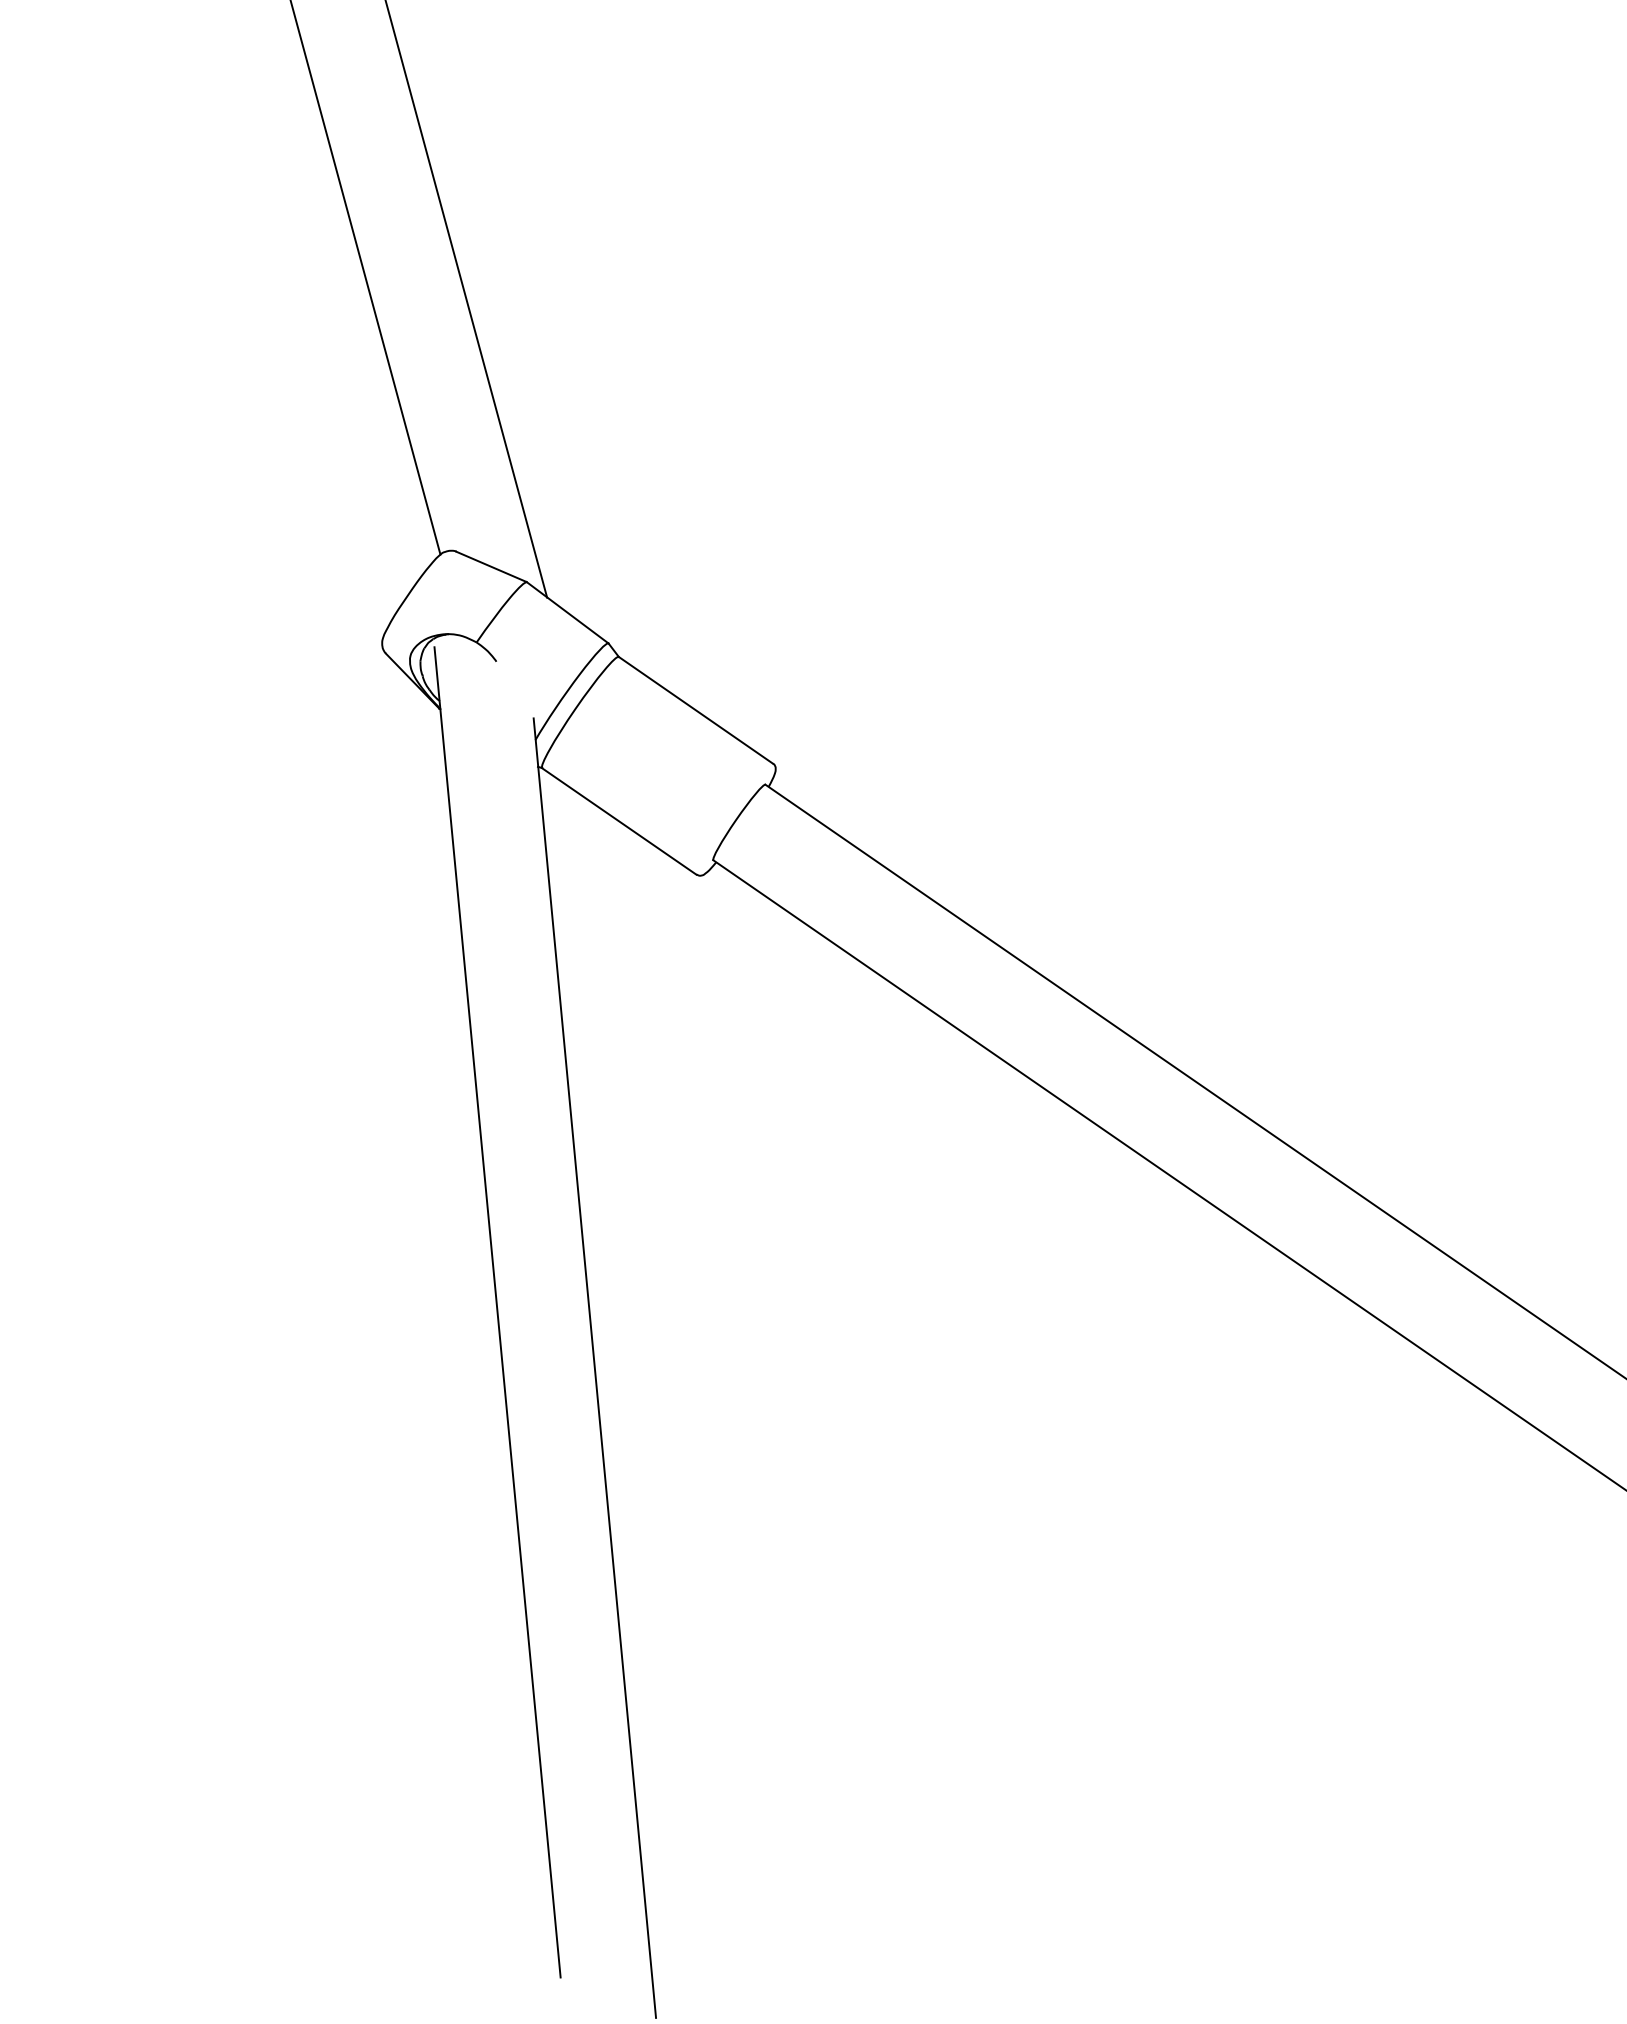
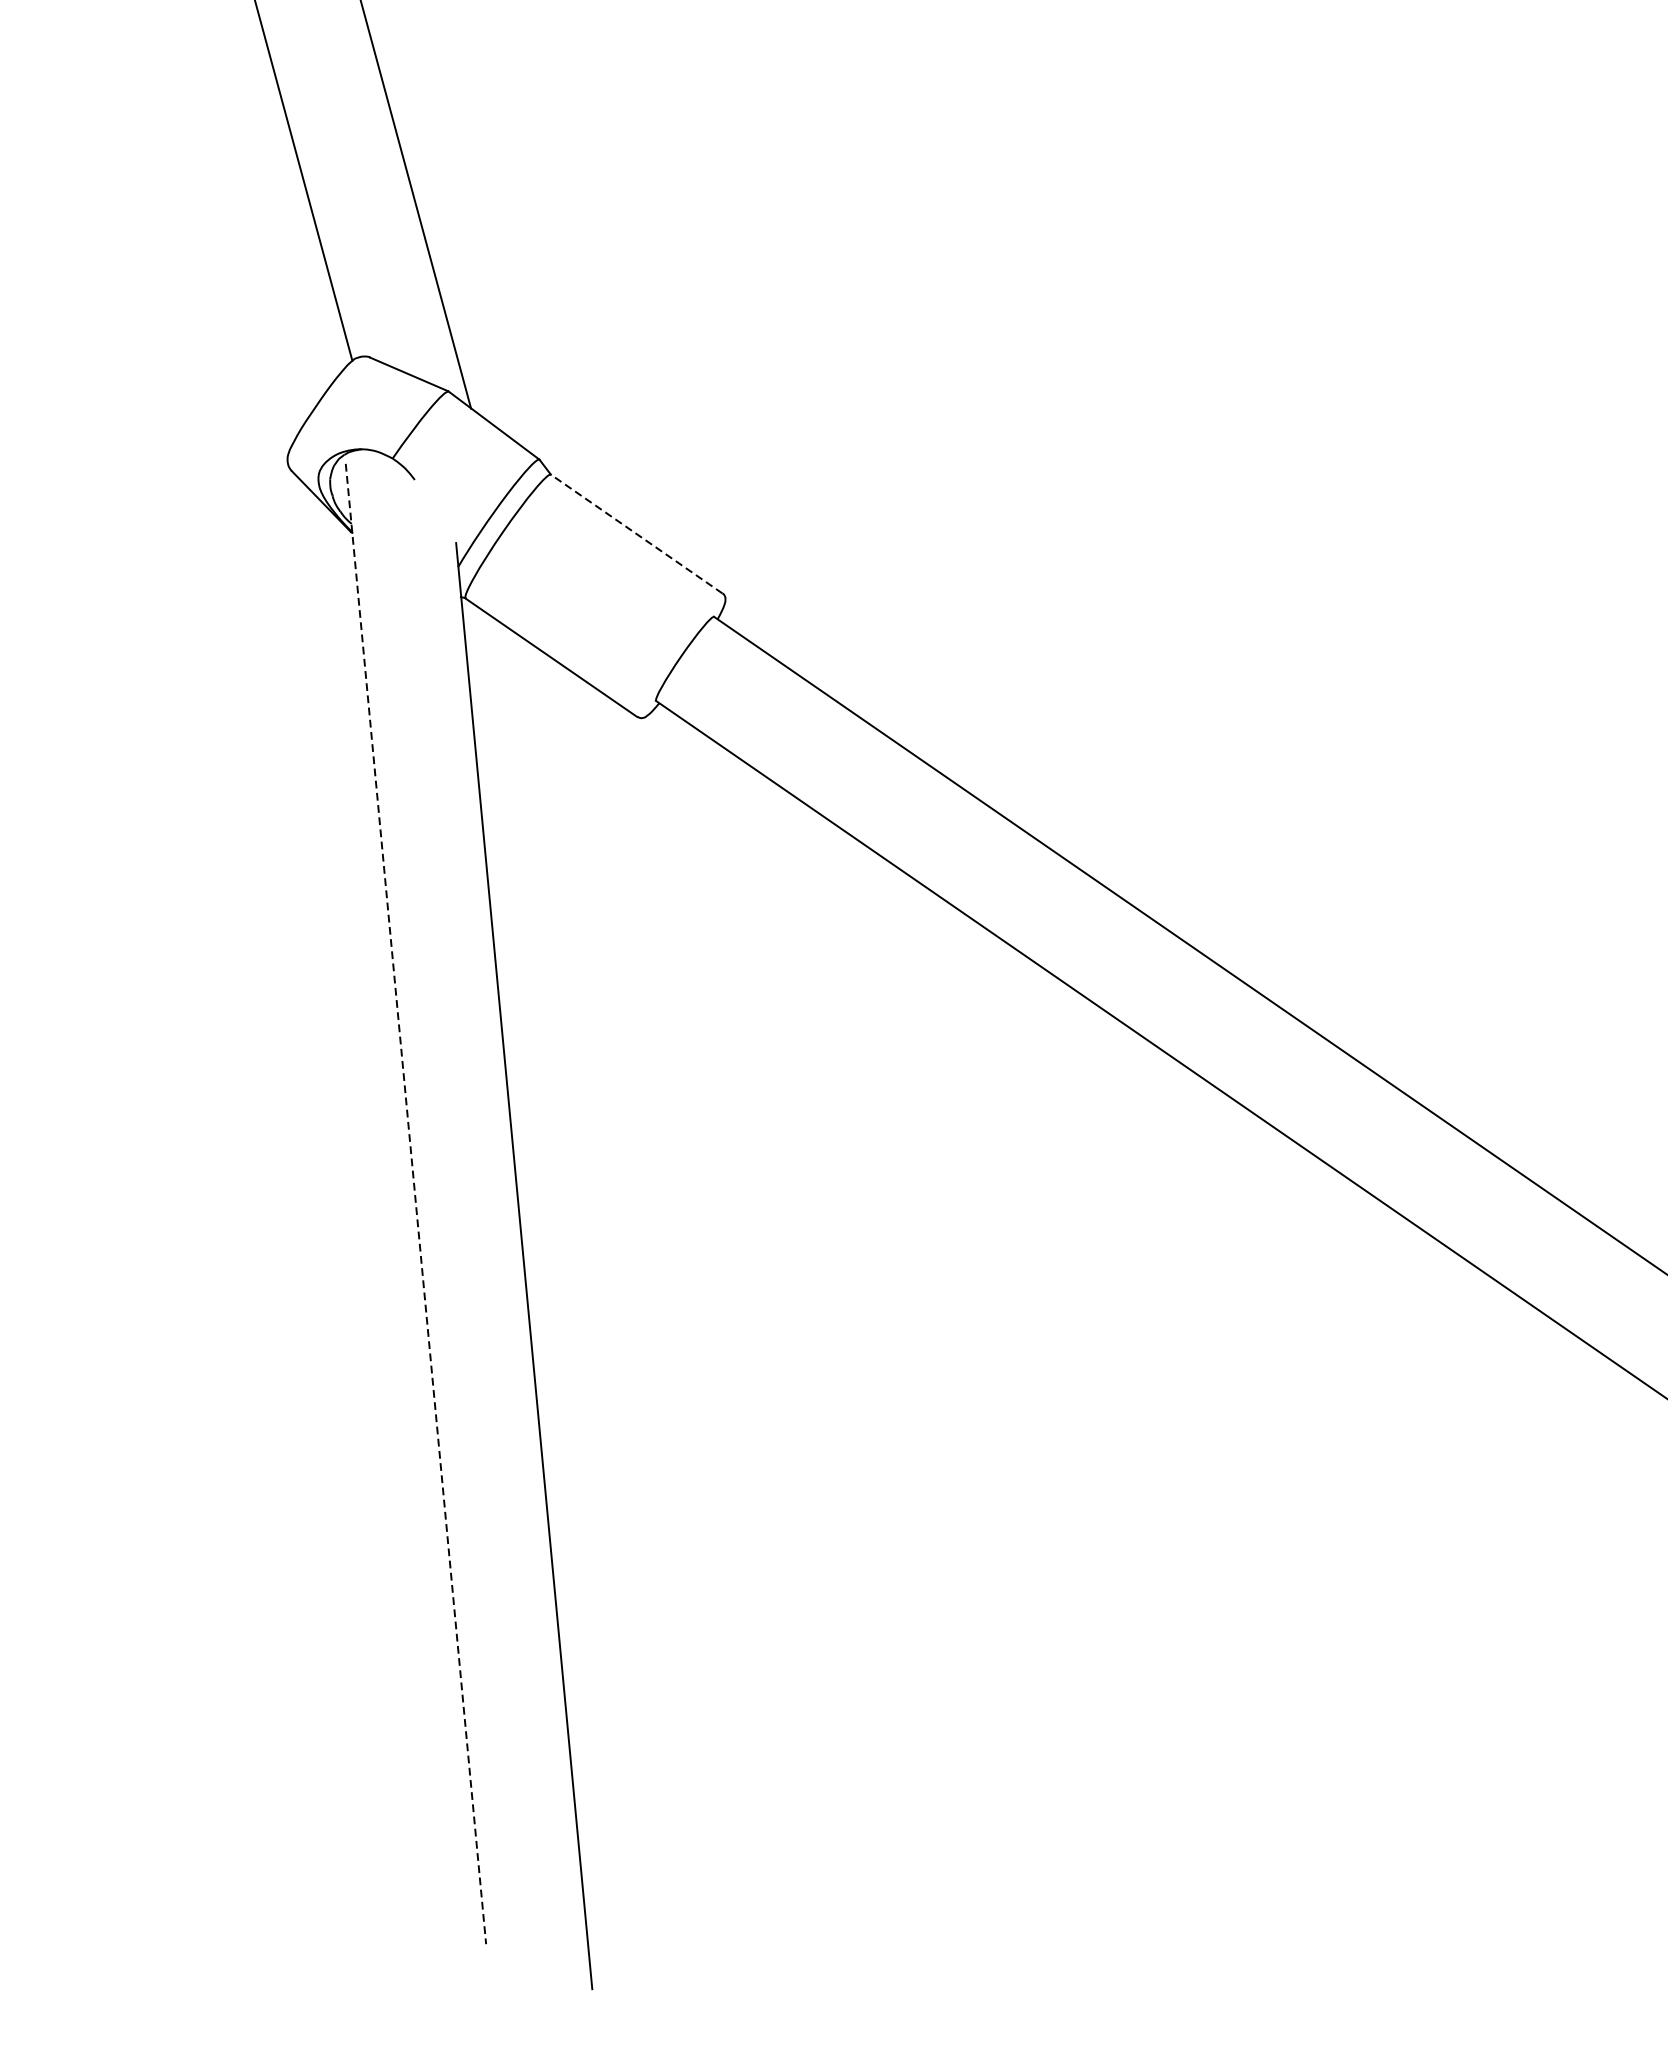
line: (695, 710) -> (636, 534), solid -> dashed
line: (497, 1312) -> (415, 1204), solid -> dashed

